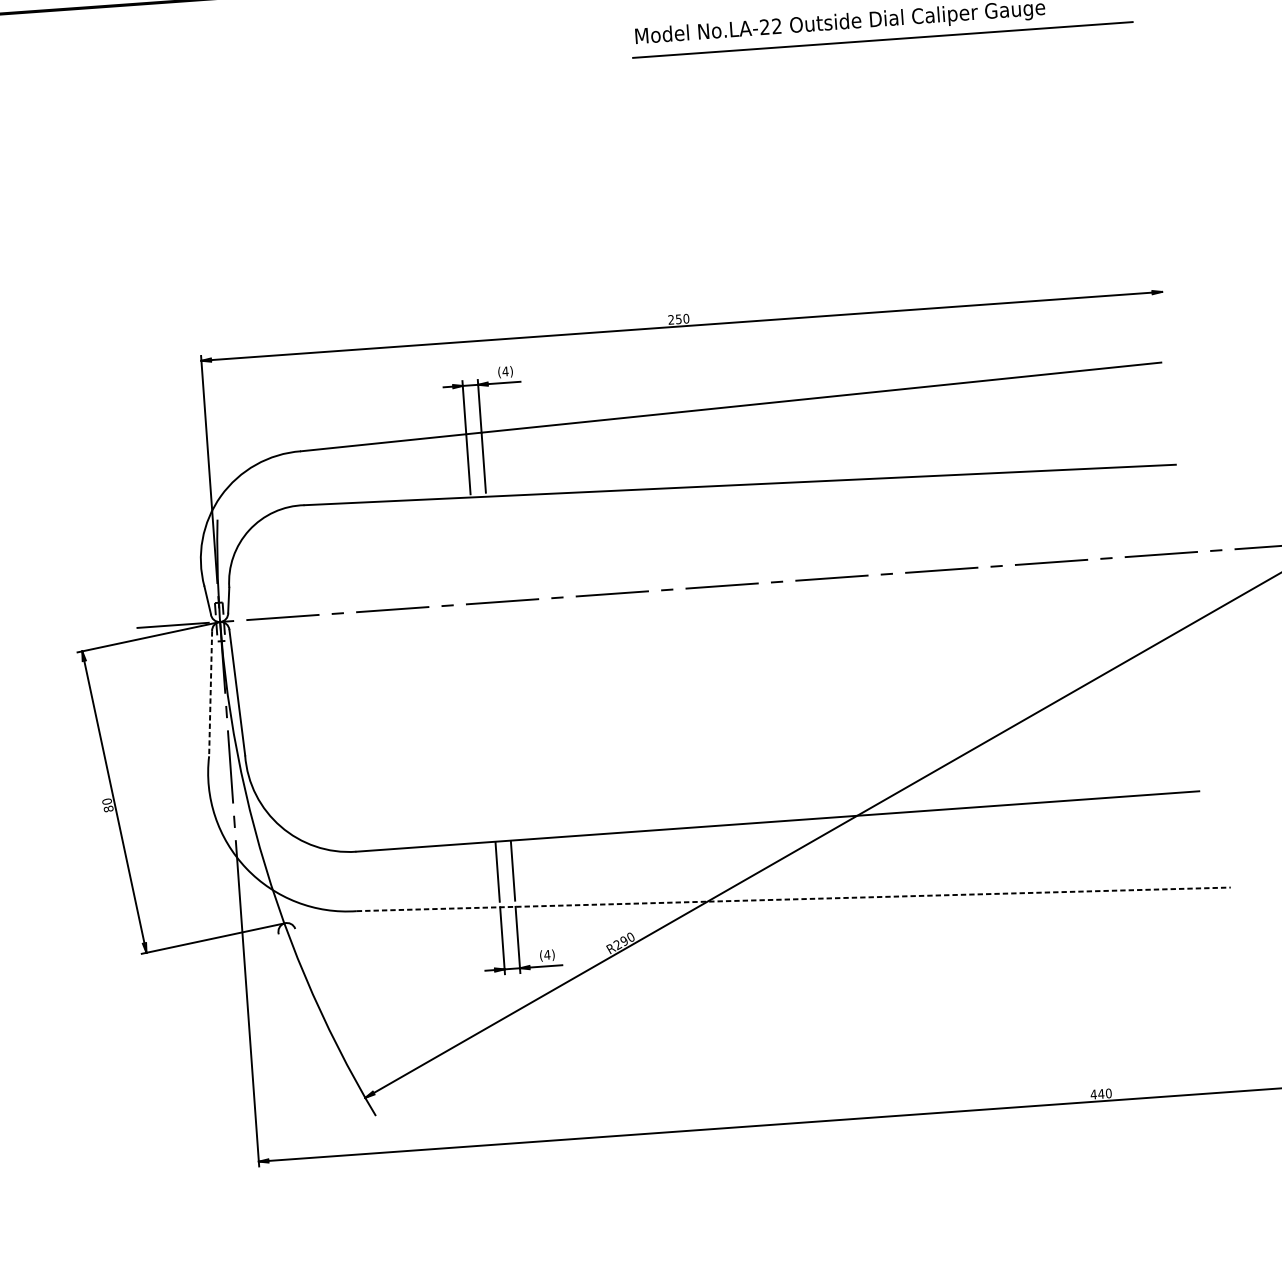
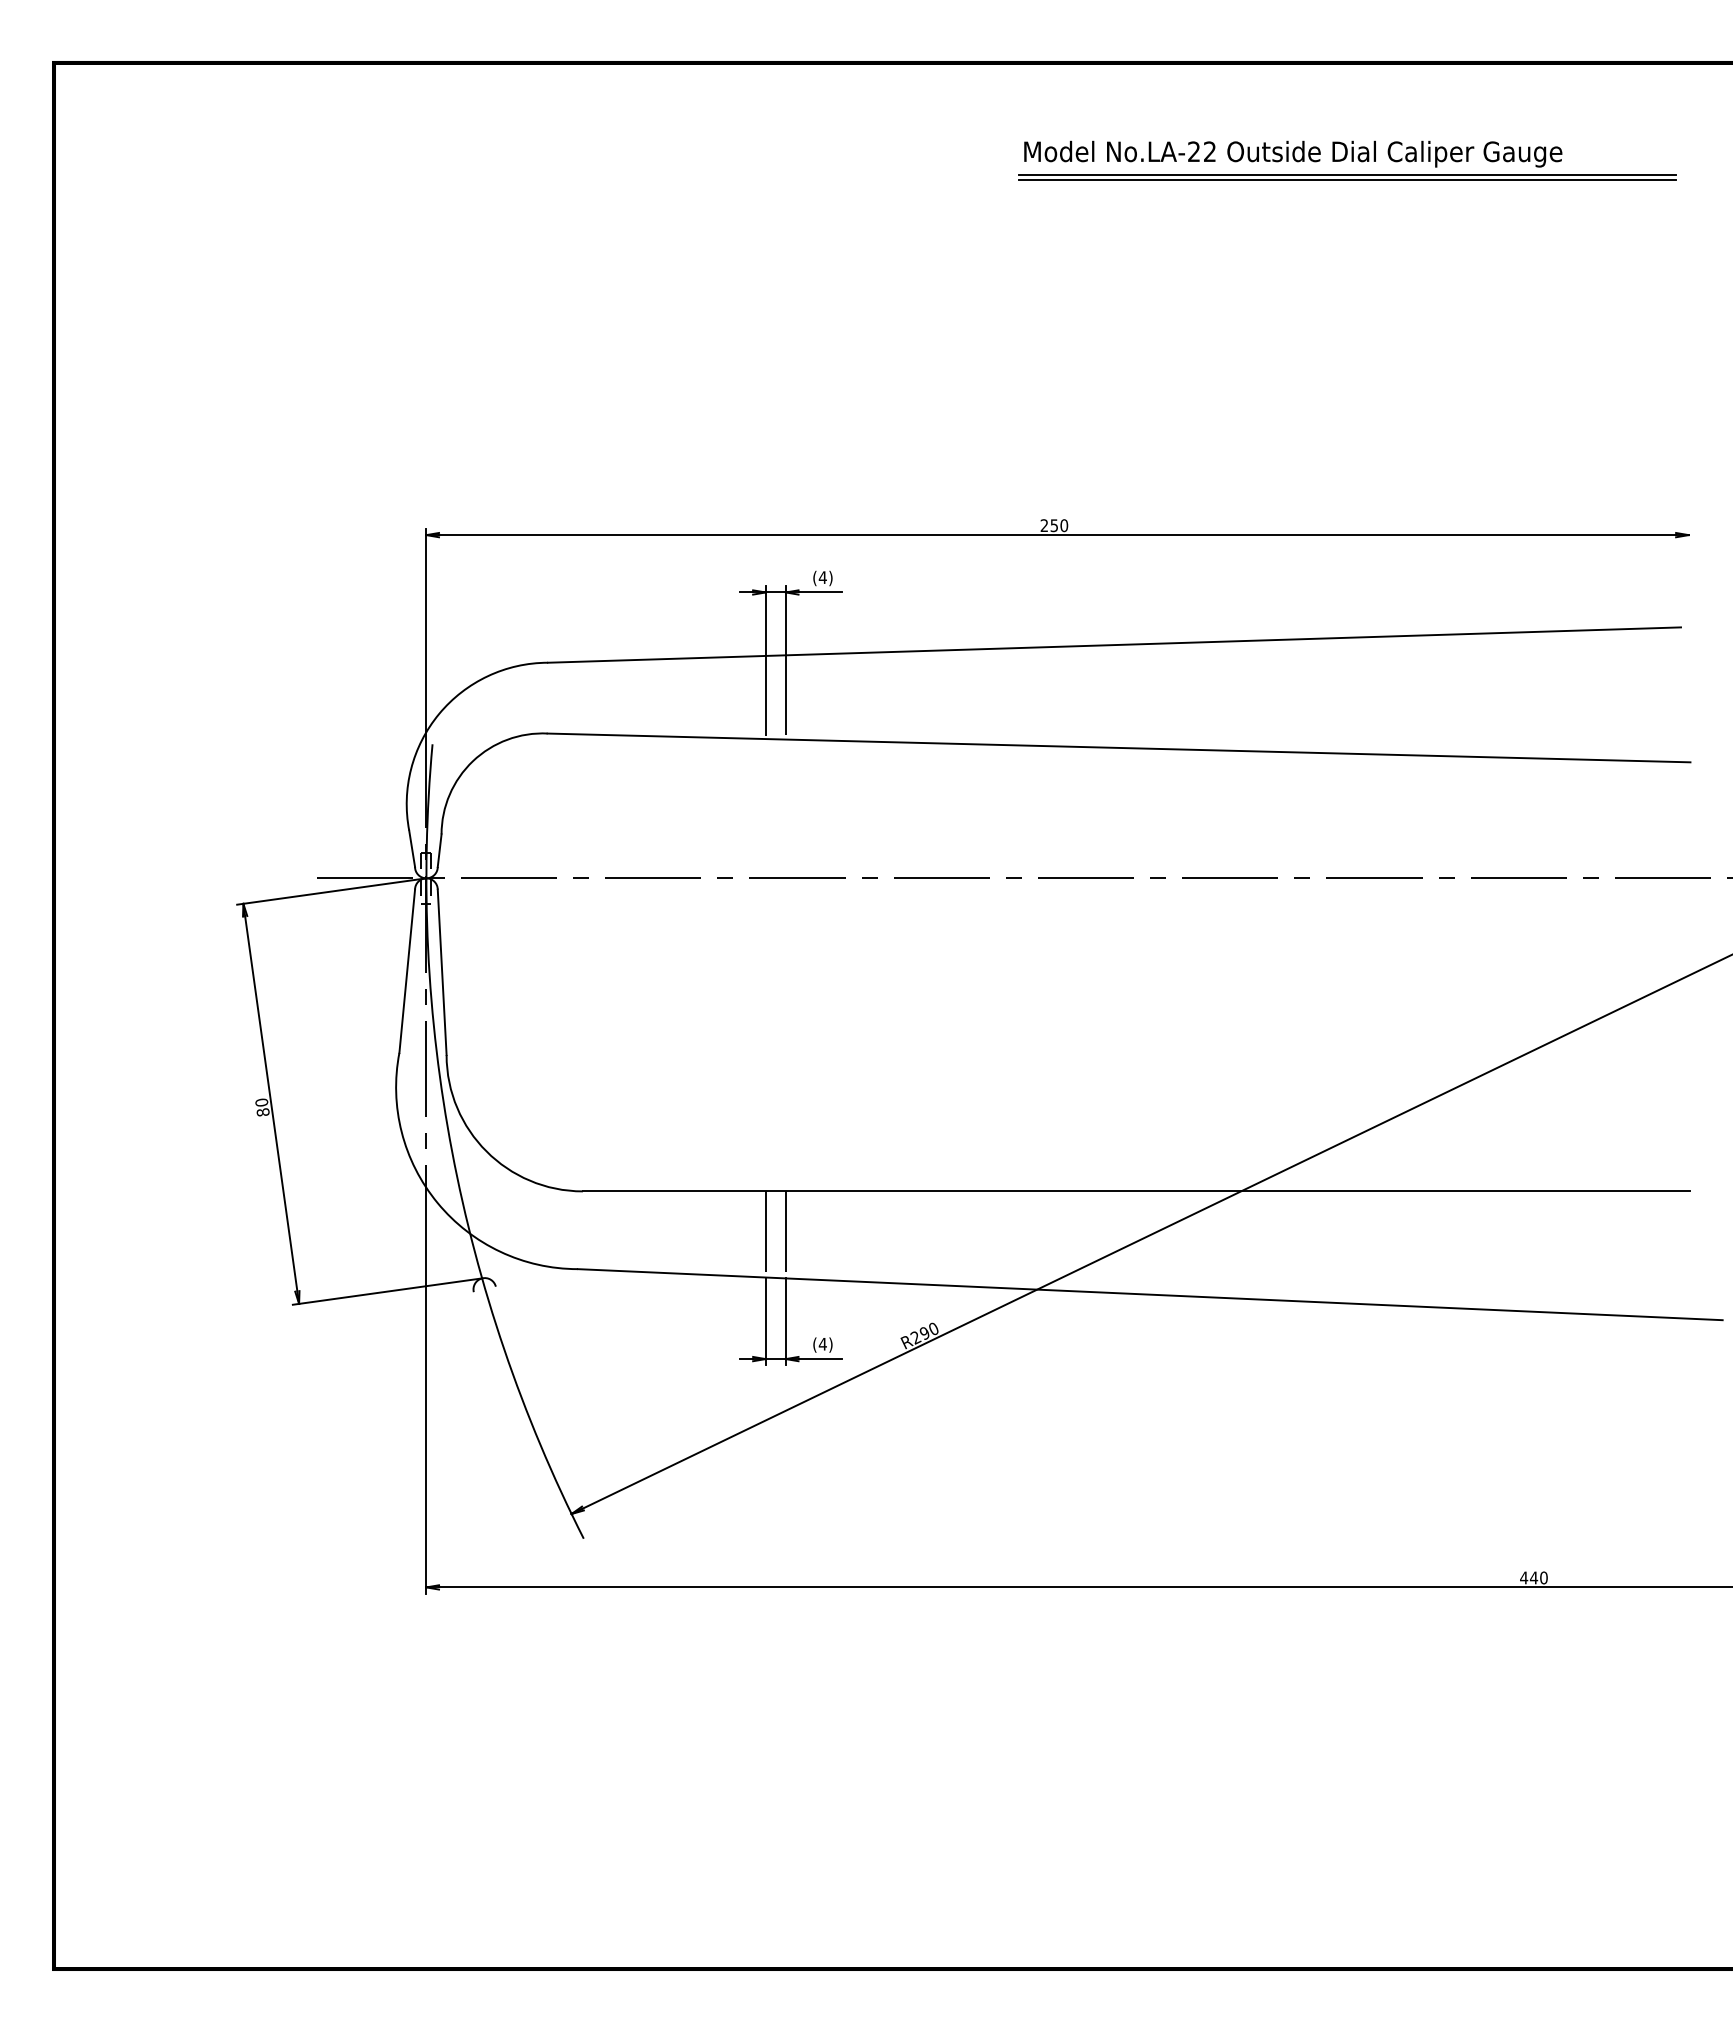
line: (882, 36) -> (1347, 174), added
line: (210, 693) -> (407, 971), dashed -> solid
line: (793, 899) -> (1150, 1294), dashed -> solid

